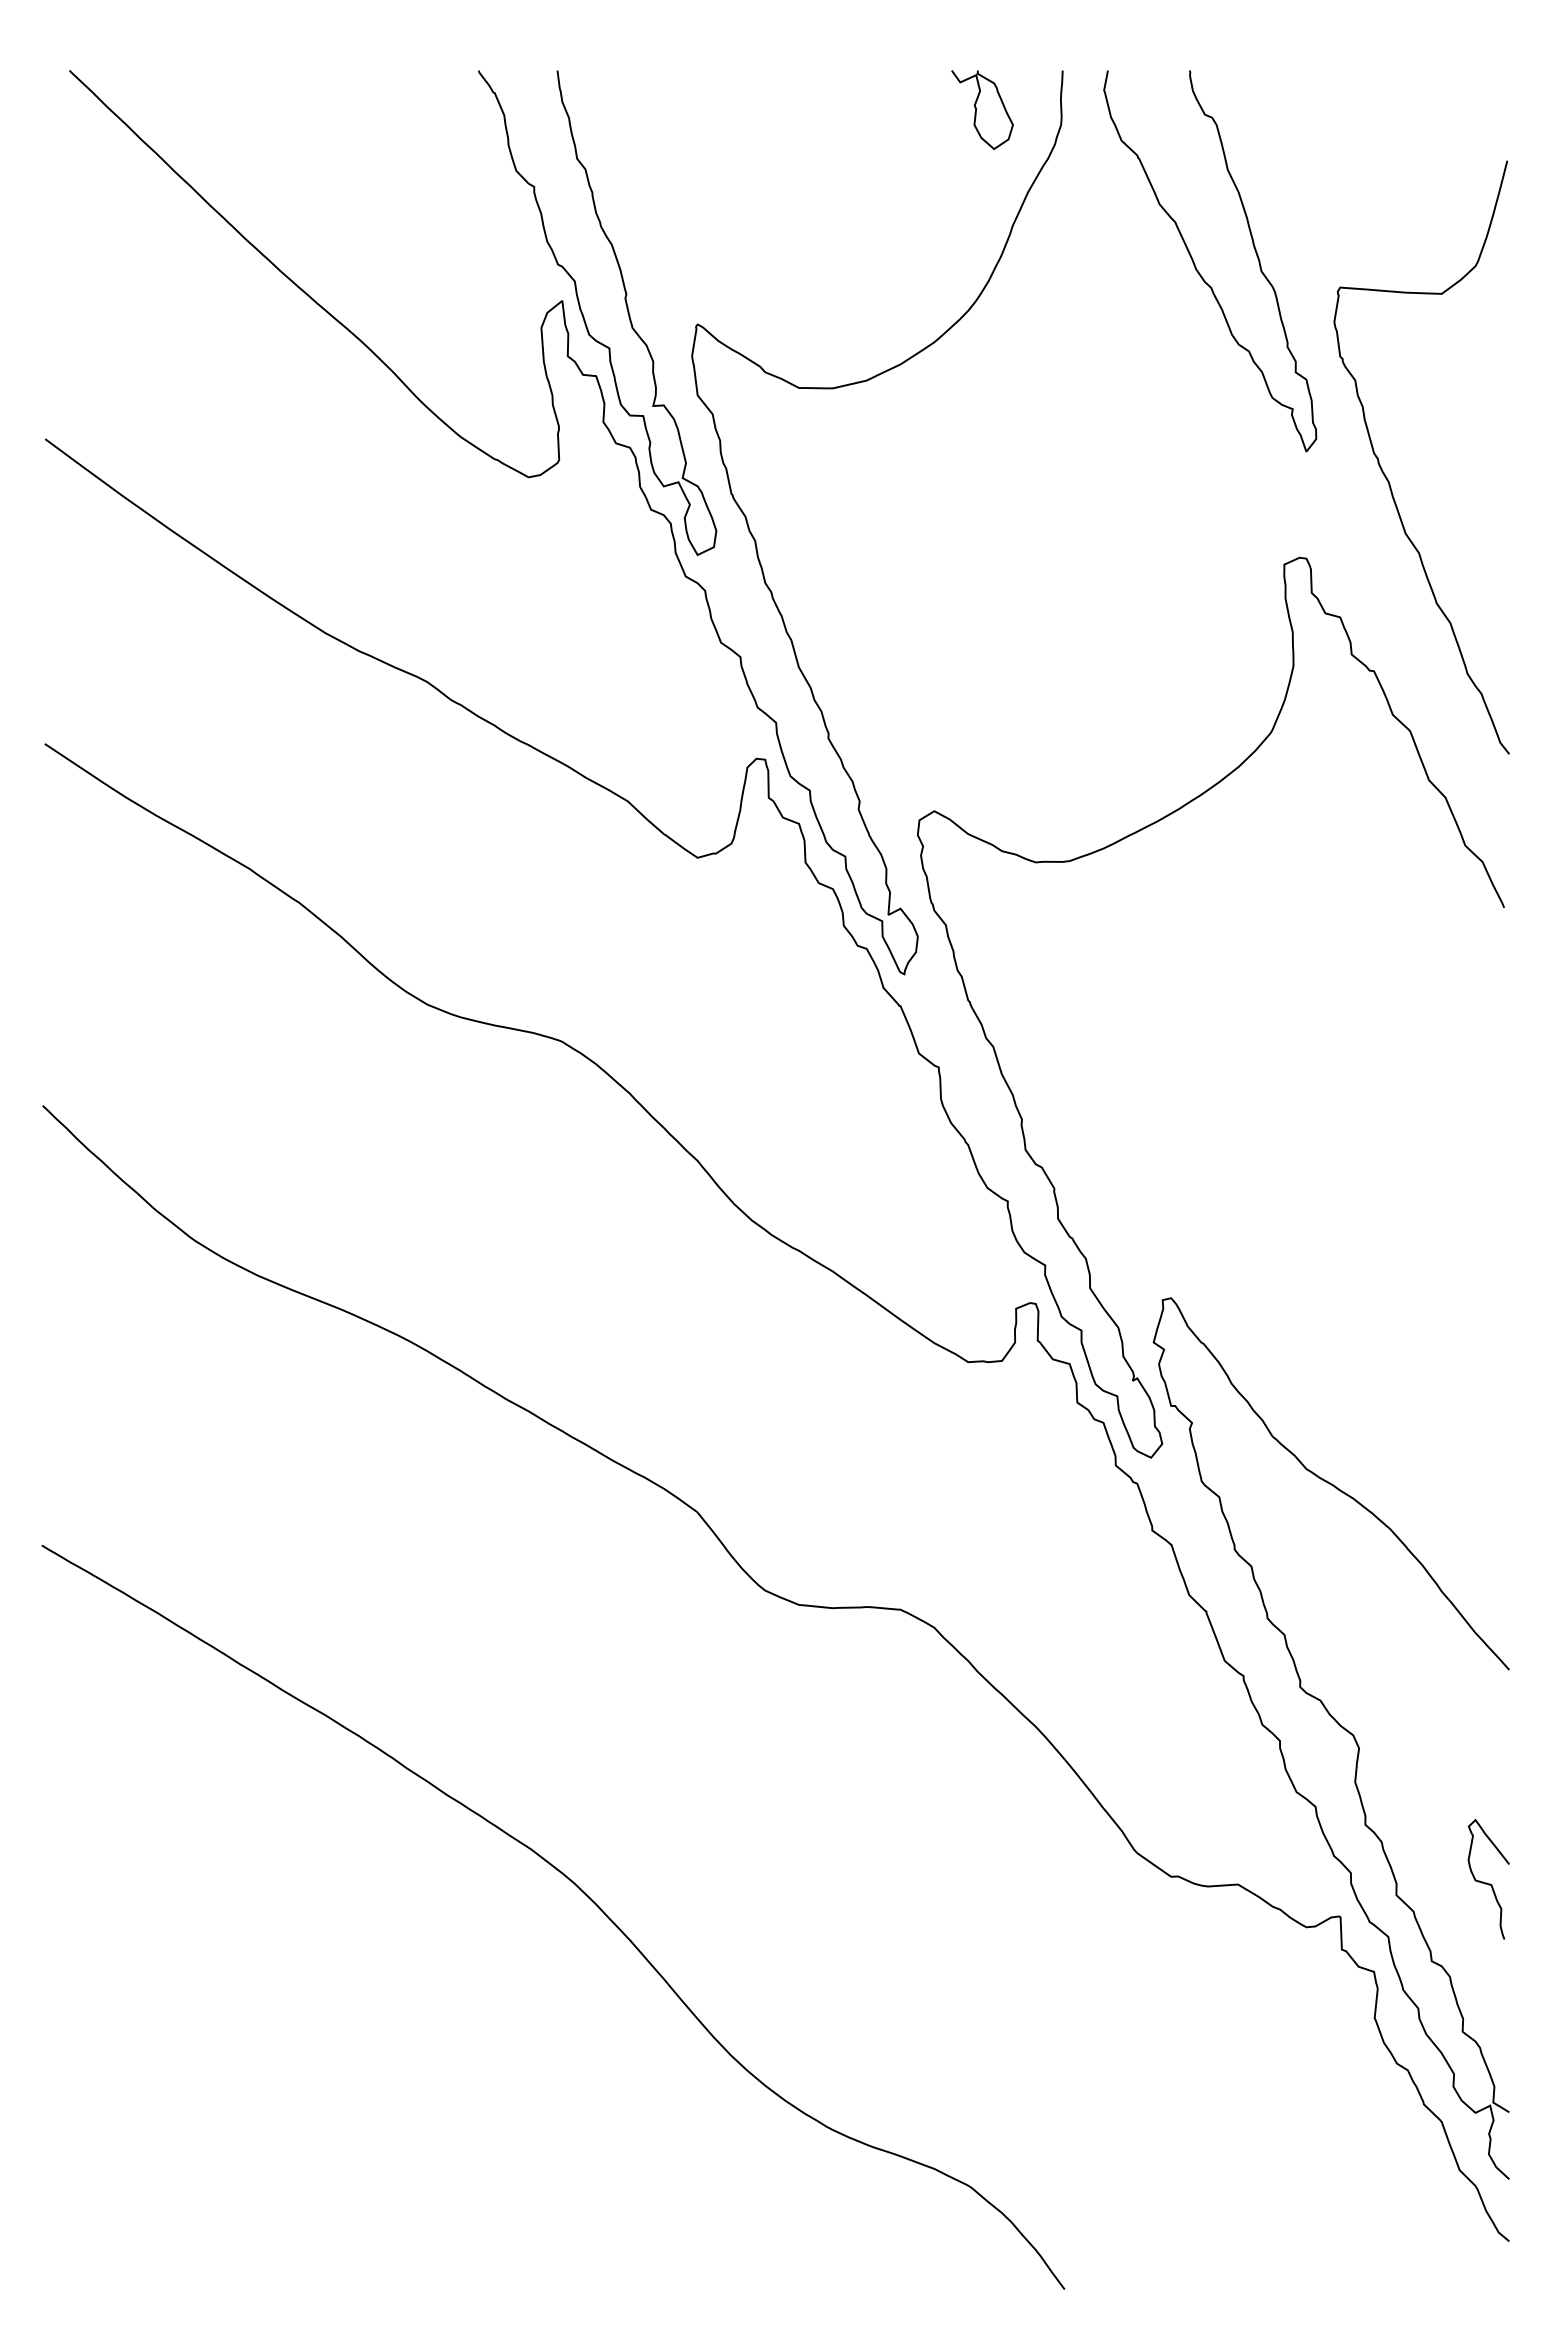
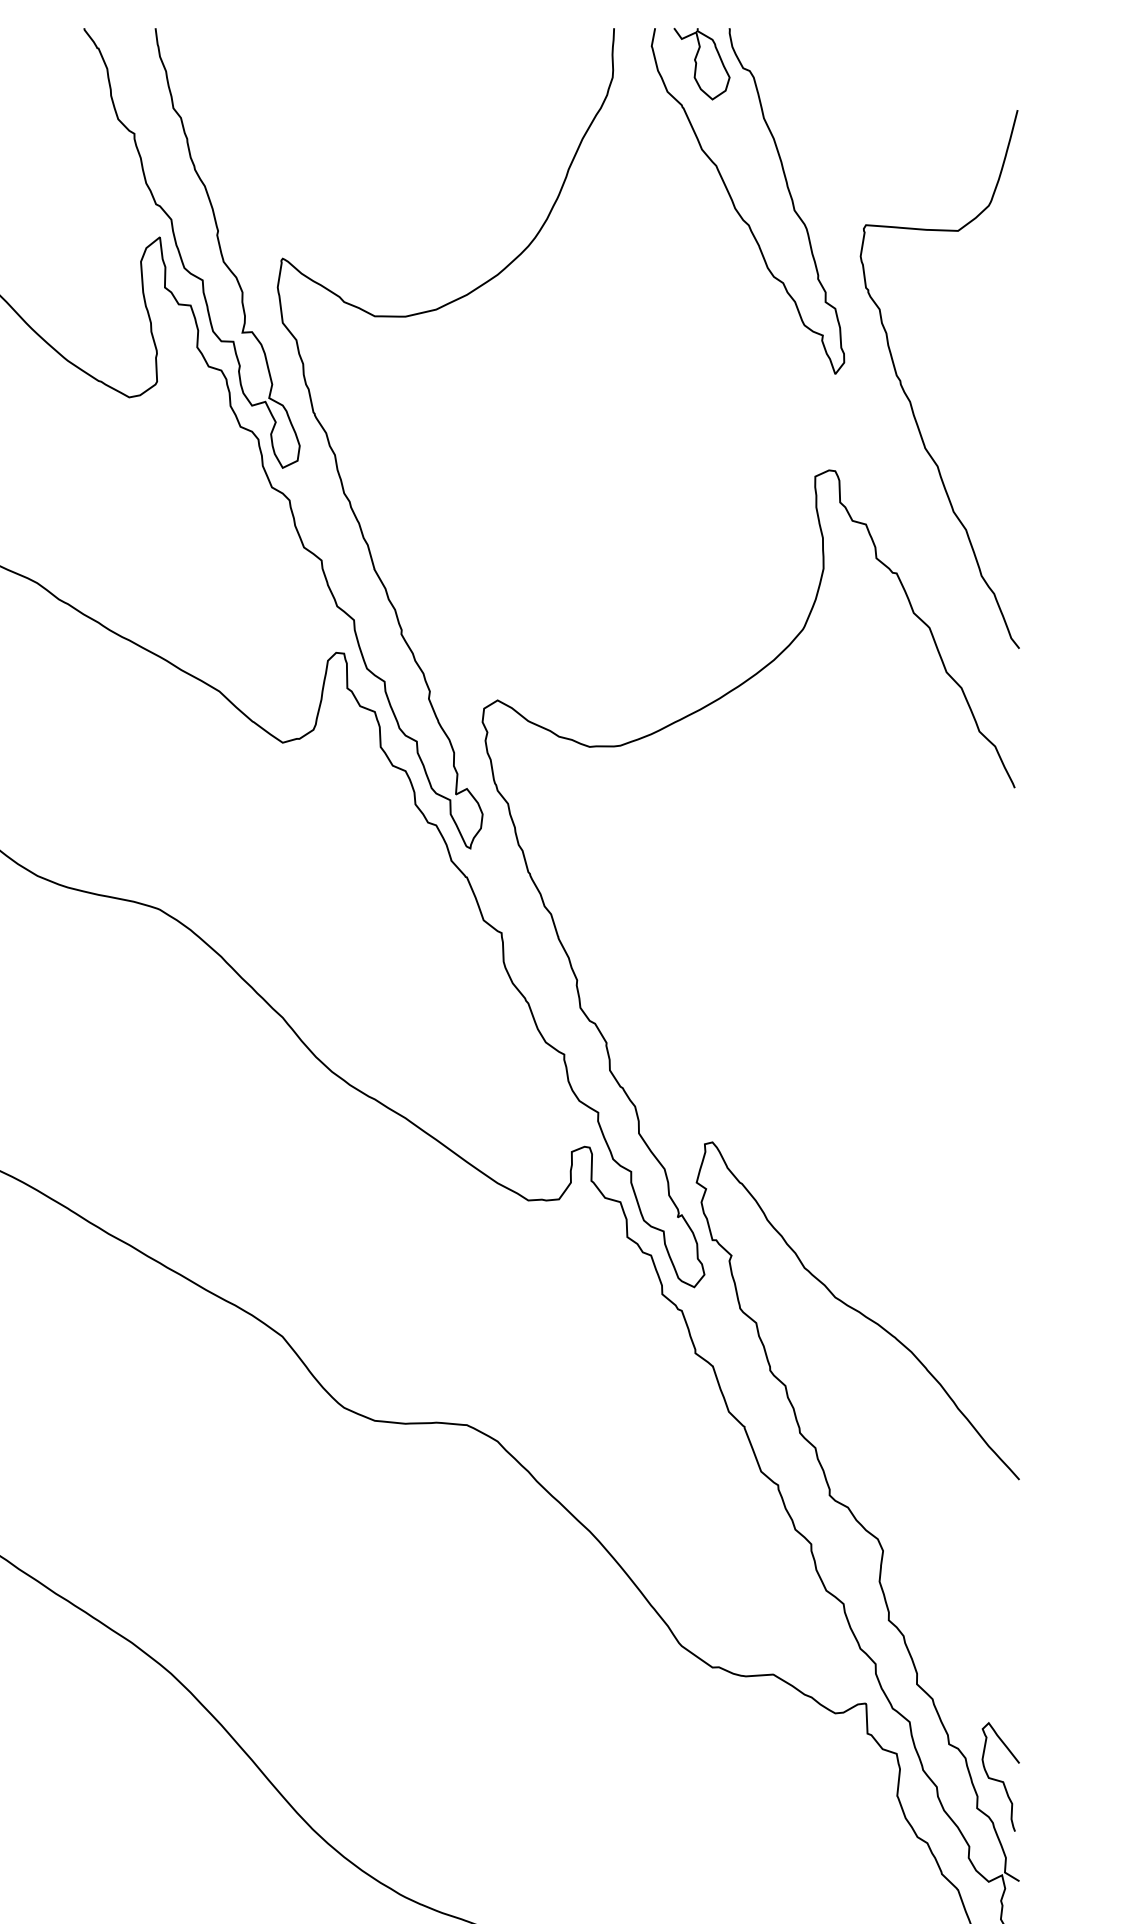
curve: (976, 109) -> (696, 63), moved
curve: (1486, 1882) -> (998, 1779), moved

